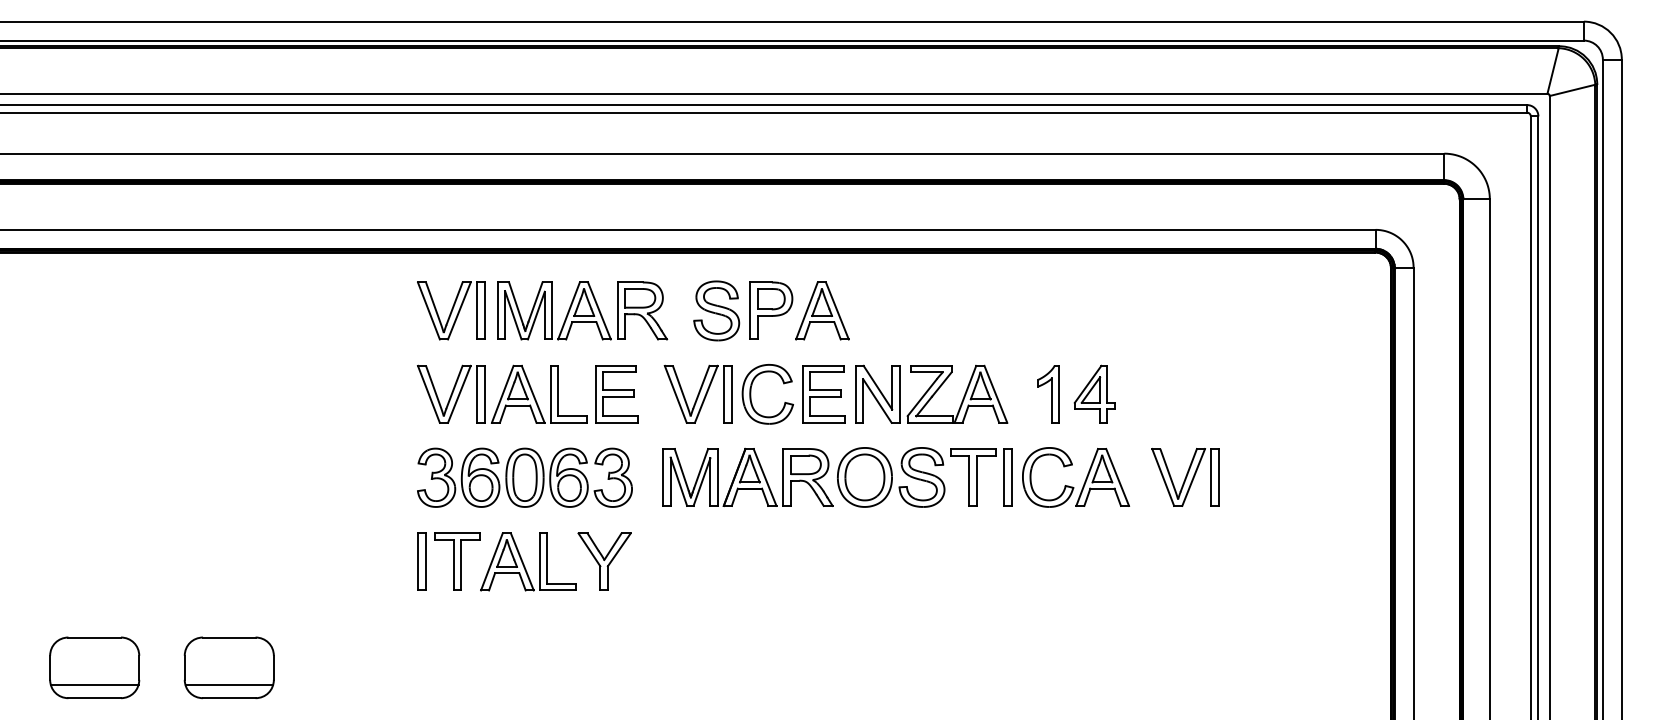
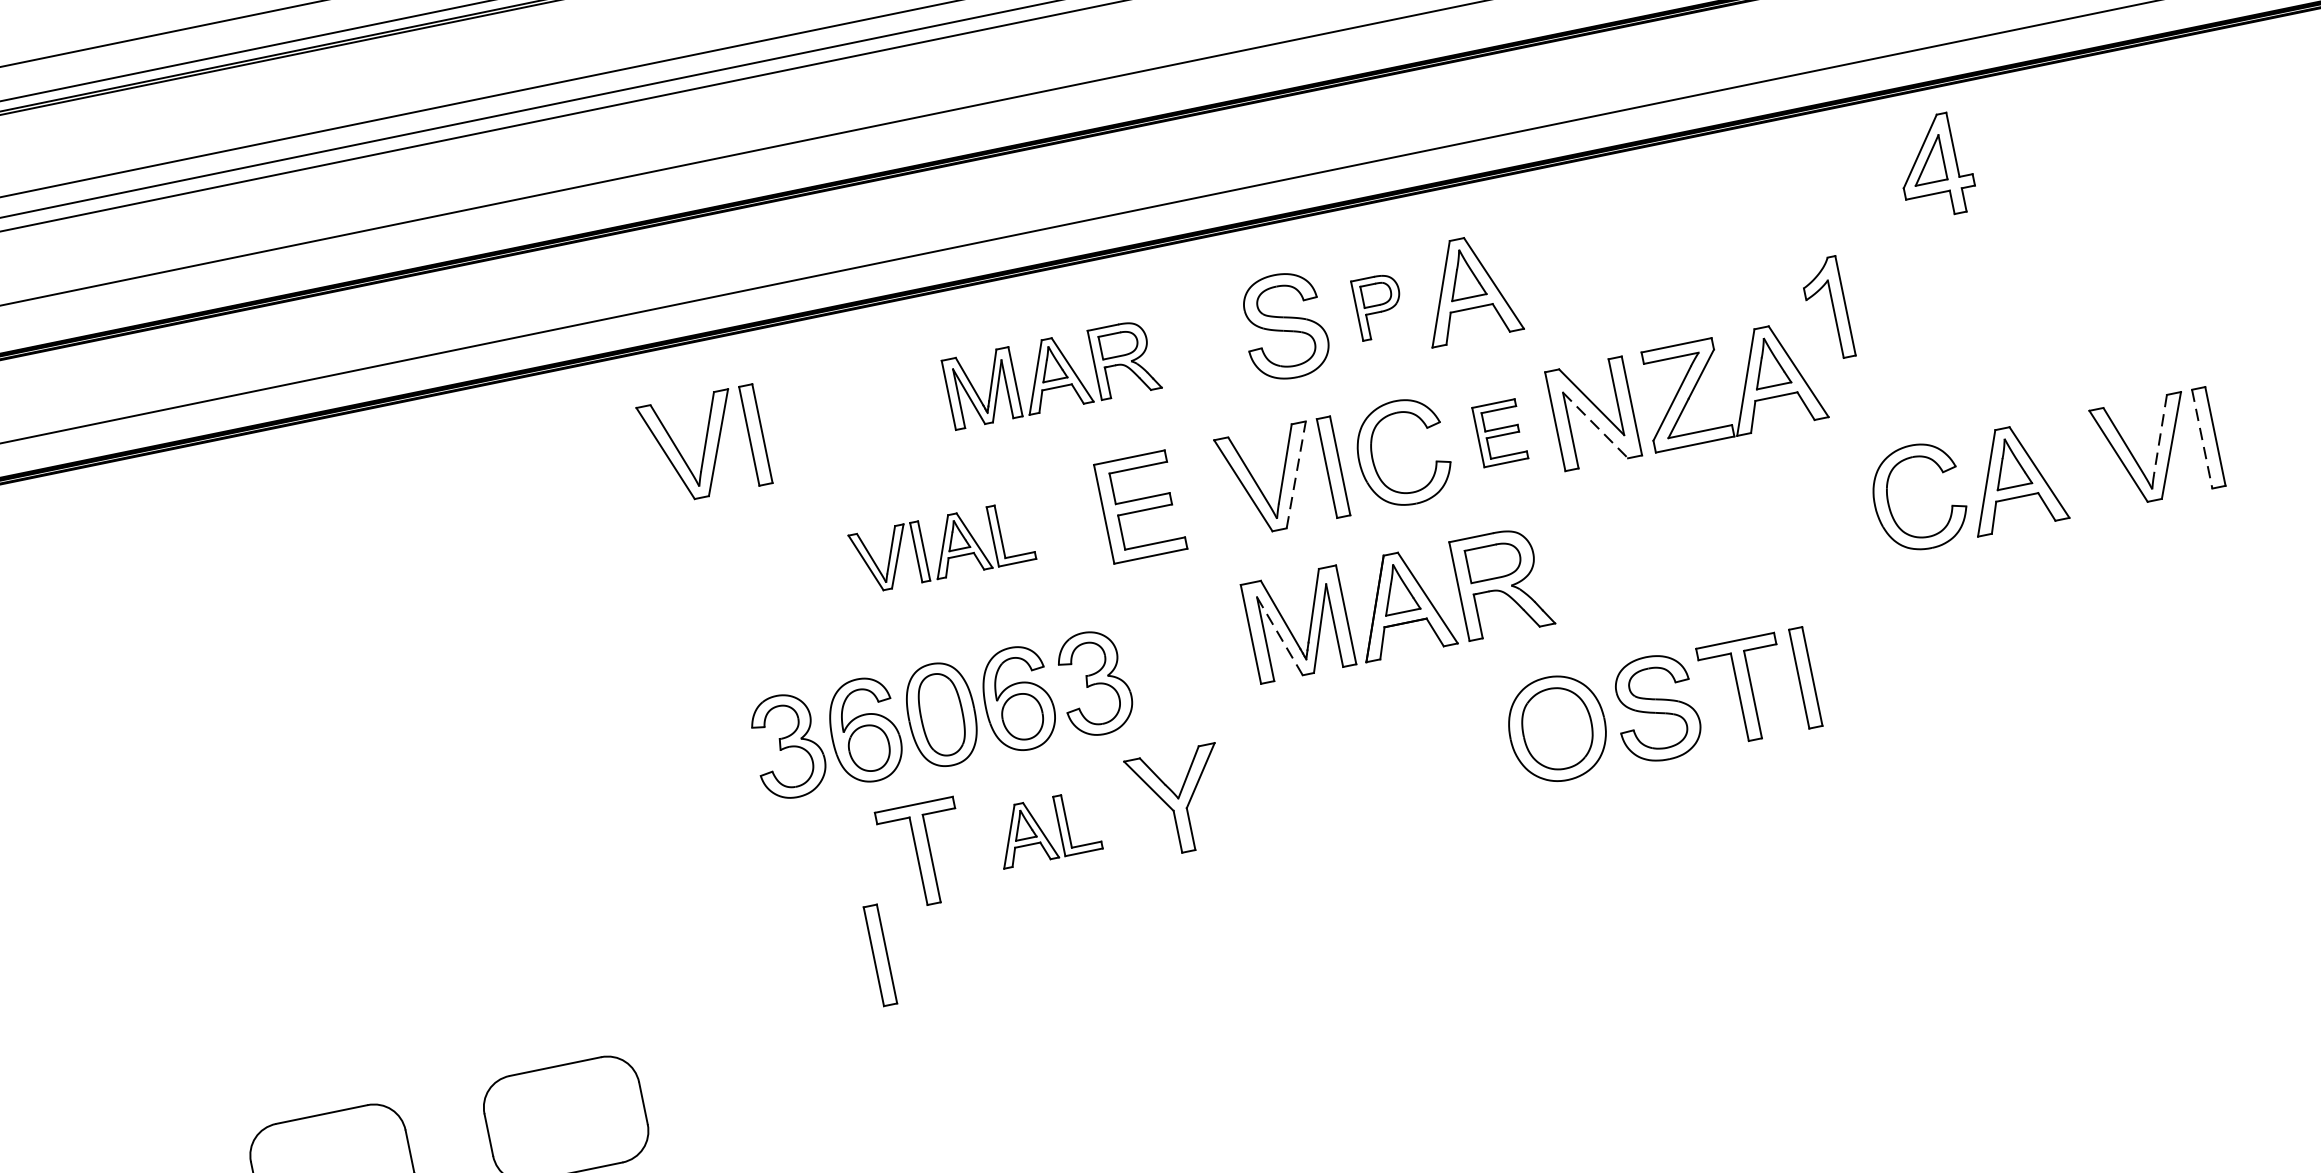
part: (451, 310) -> (704, 444), moved
part: (582, 310) -> (1051, 373), size x0.7
part: (771, 310) -> (1379, 306), size x0.6
part: (502, 393) -> (942, 545), size x0.6
part: (1094, 393) -> (1934, 165), moved
line: (706, 394) -> (1296, 475), solid -> dashed
part: (823, 394) -> (1499, 433), size x0.6
part: (1048, 394) -> (1826, 310), moved
line: (877, 401) -> (1595, 426), solid -> dashed
line: (1188, 470) -> (2159, 435), solid -> dashed
part: (524, 477) -> (940, 714), moved
part: (924, 477) -> (1660, 707), moved
line: (1211, 477) -> (2202, 439), solid -> dashed
line: (678, 481) -> (1279, 635), solid -> dashed
part: (421, 561) -> (879, 954), moved
part: (528, 561) -> (1047, 828), size x0.6
line: (229, 685) -> (572, 1149), removed

